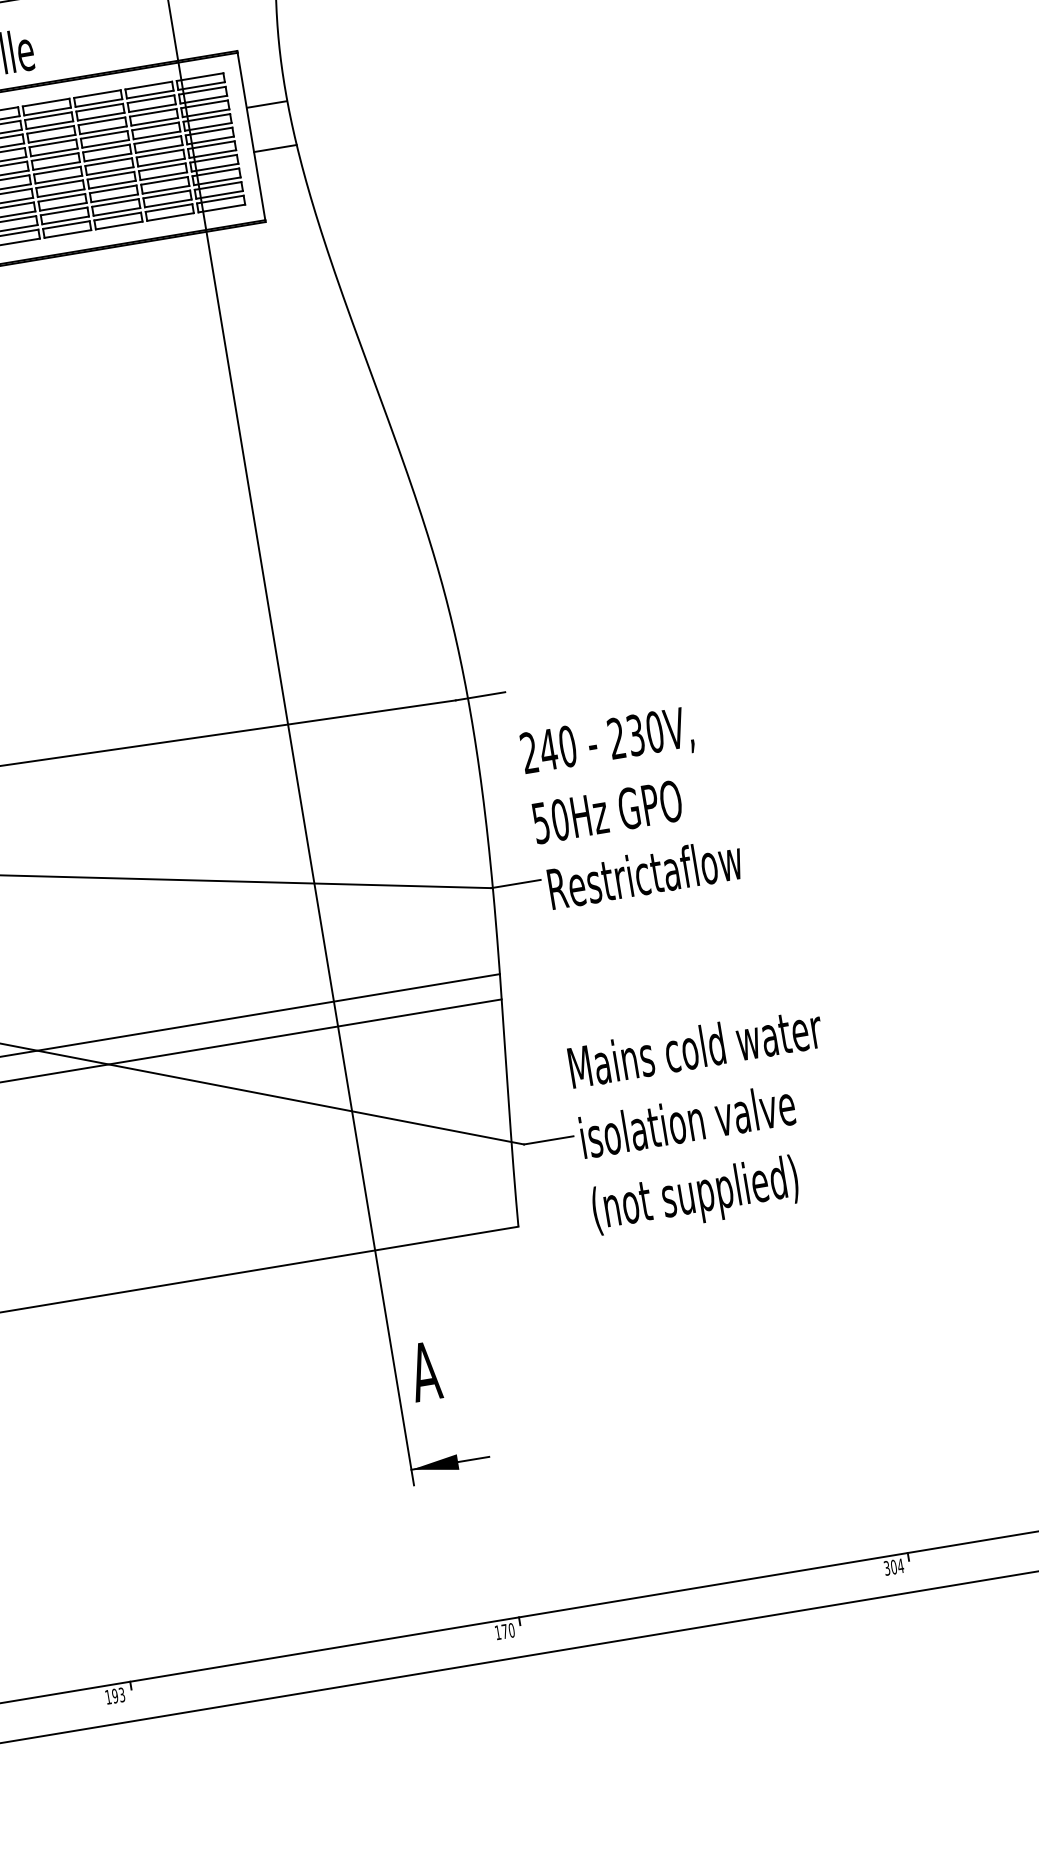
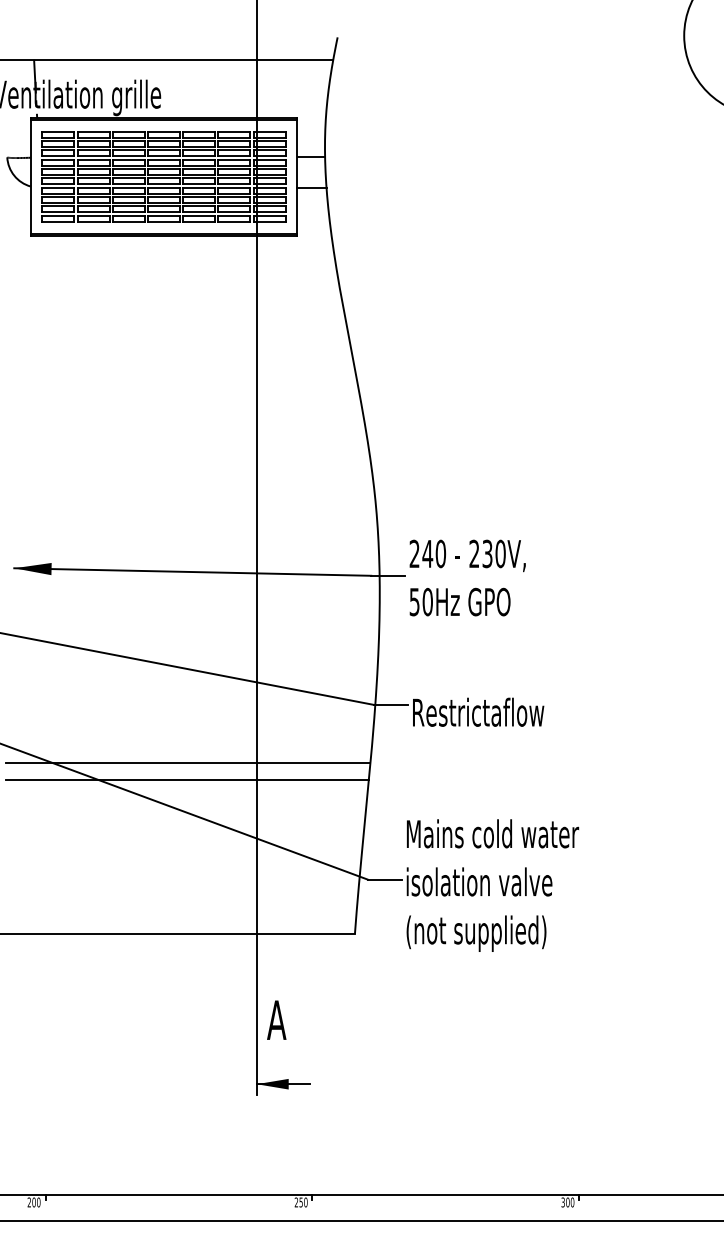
text: (612, 774) -> (467, 577), moved
text: (900, 1566) -> (572, 1202), 304 -> 300
text: (500, 1632) -> (298, 1202), 170 -> 250
text: (114, 1696) -> (33, 1202), 193 -> 200

